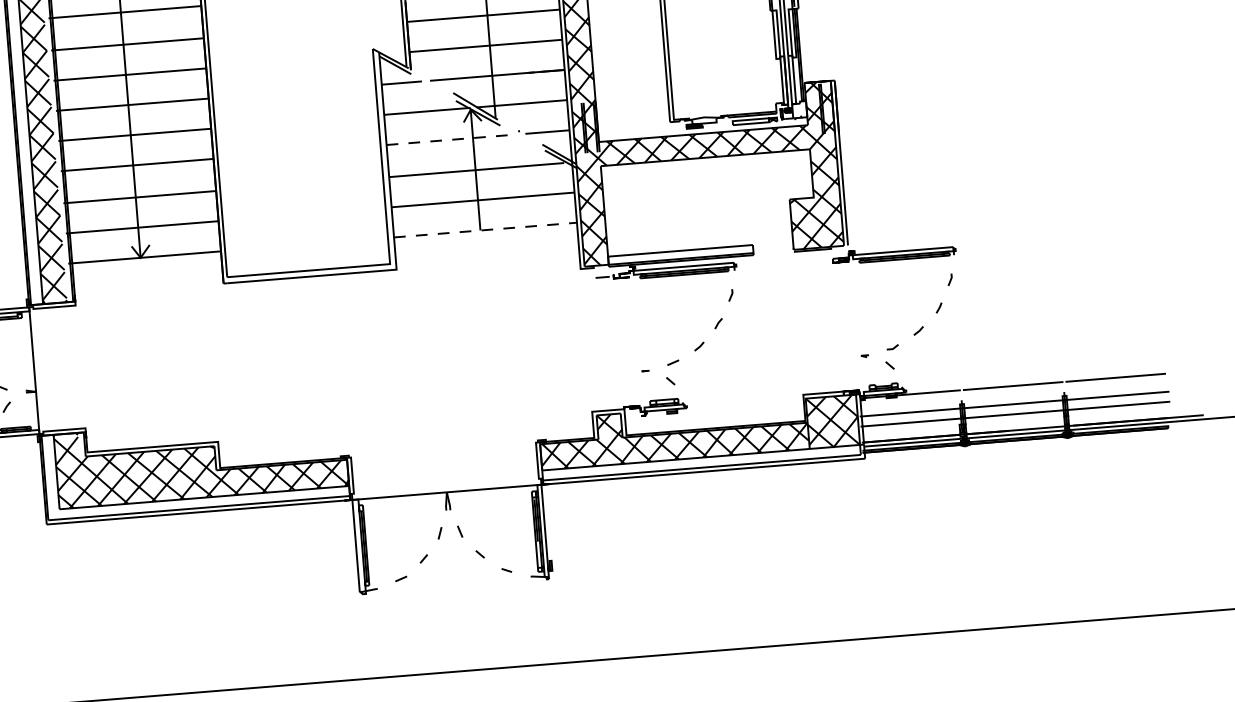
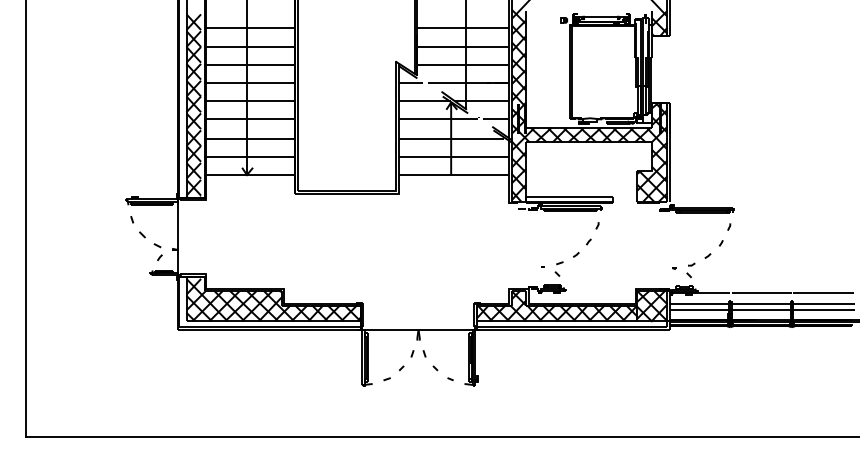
line: (453, 139) -> (439, 119), dashed -> solid
line: (486, 230) -> (454, 175), dashed -> solid

